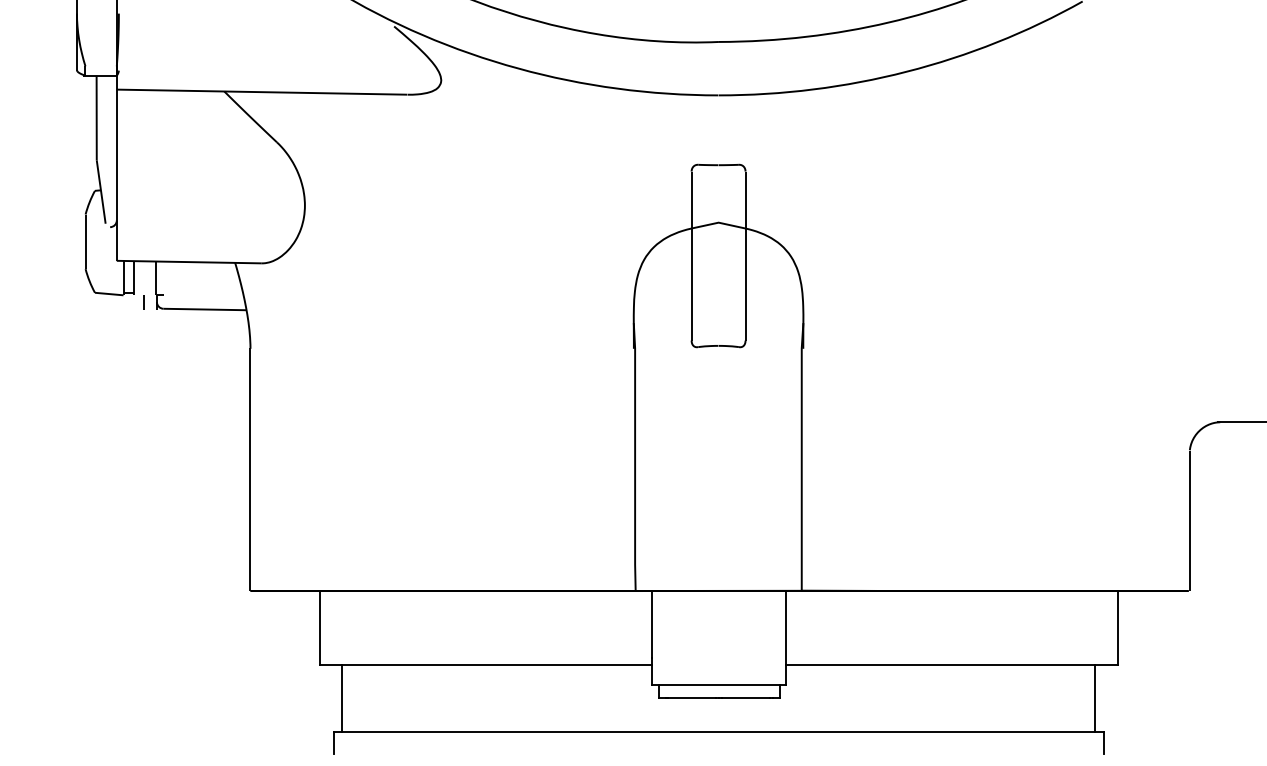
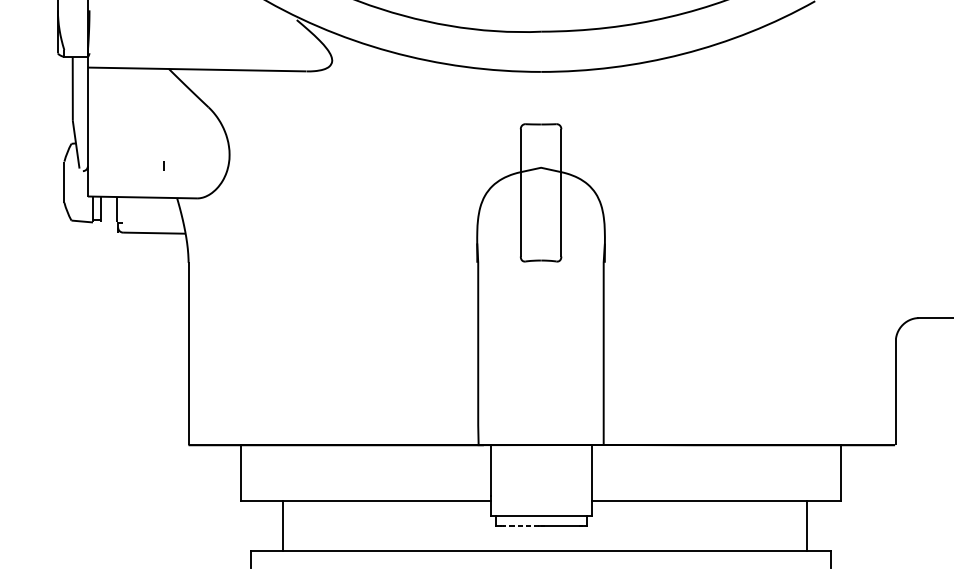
line: (143, 302) -> (163, 166), moved
line: (342, 697) -> (283, 525), moved
line: (1095, 697) -> (806, 525), moved
line: (692, 698) -> (521, 526), solid -> dashed

